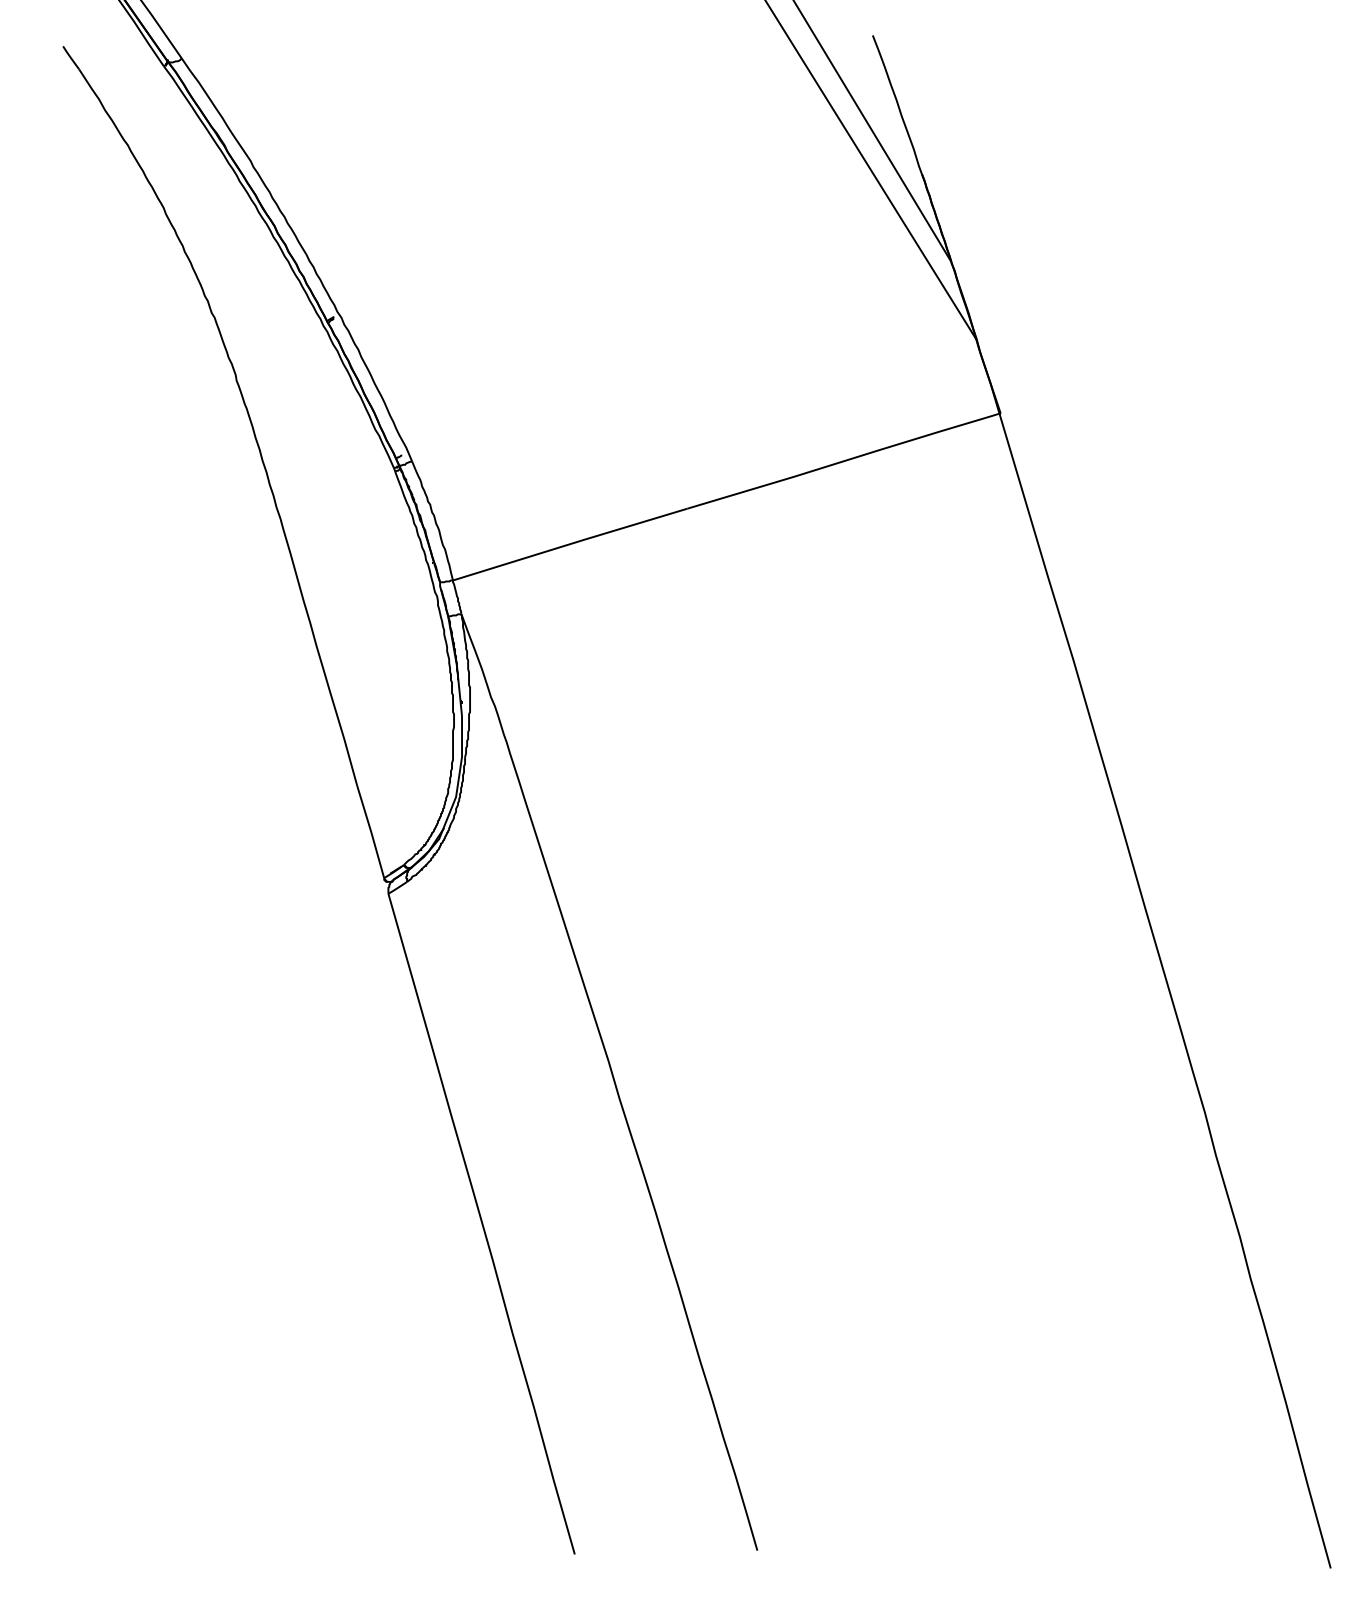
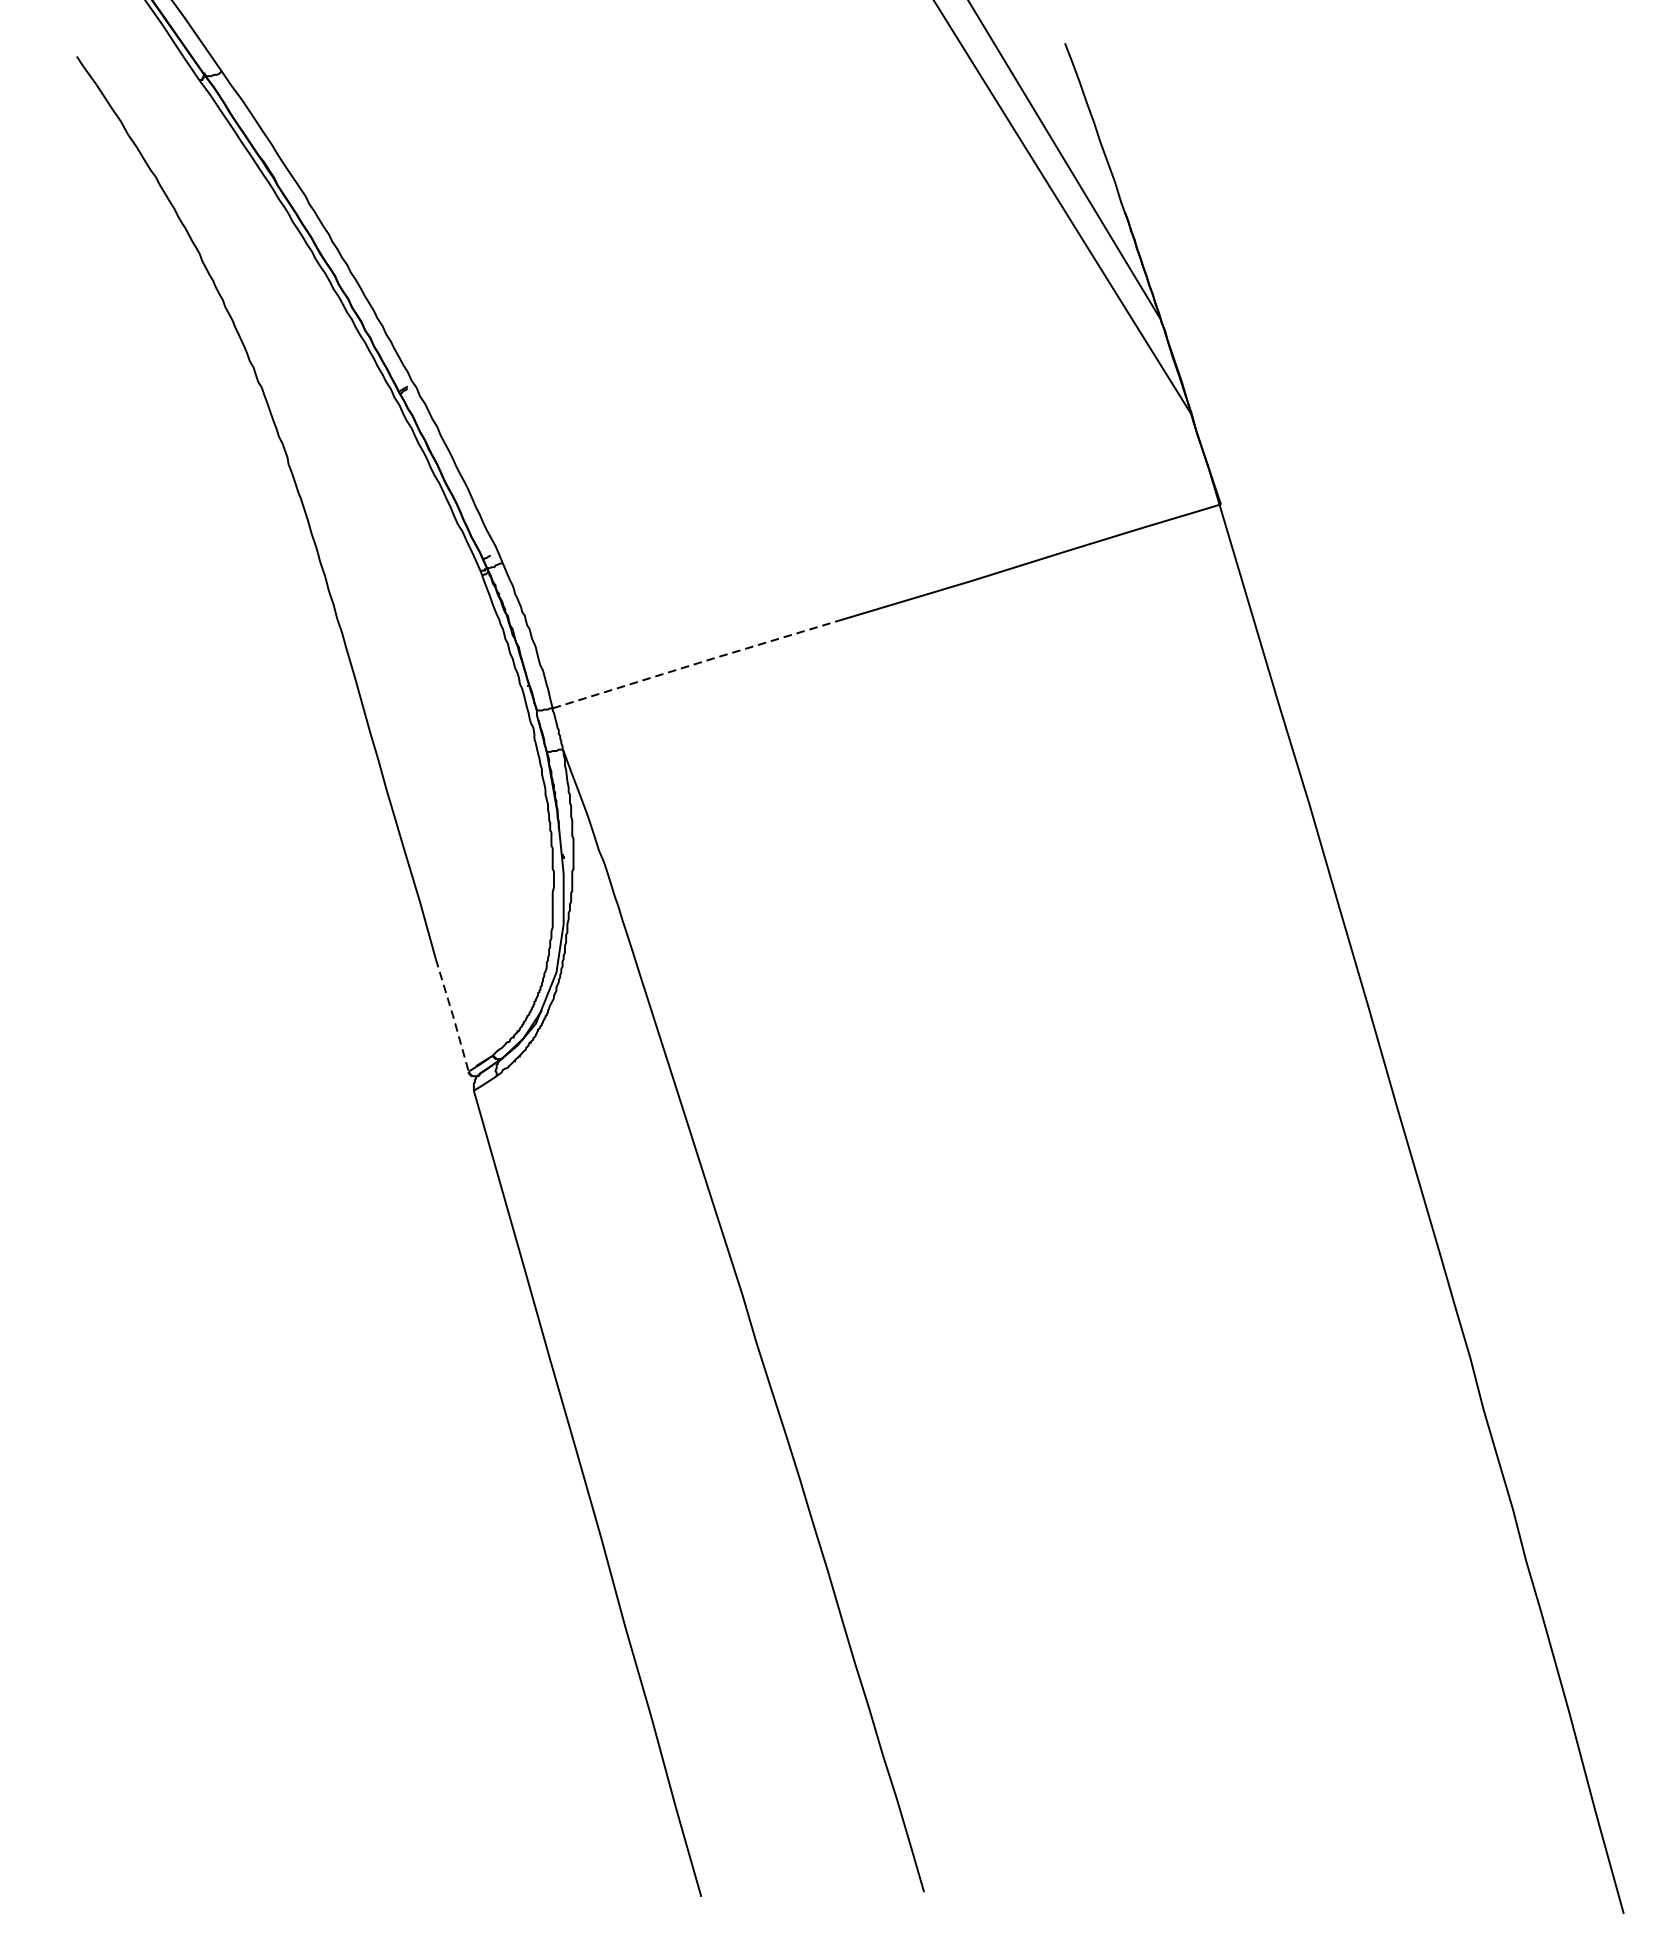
line: (571, 543) -> (697, 663), solid -> dashed
line: (371, 832) -> (453, 1015), solid -> dashed

